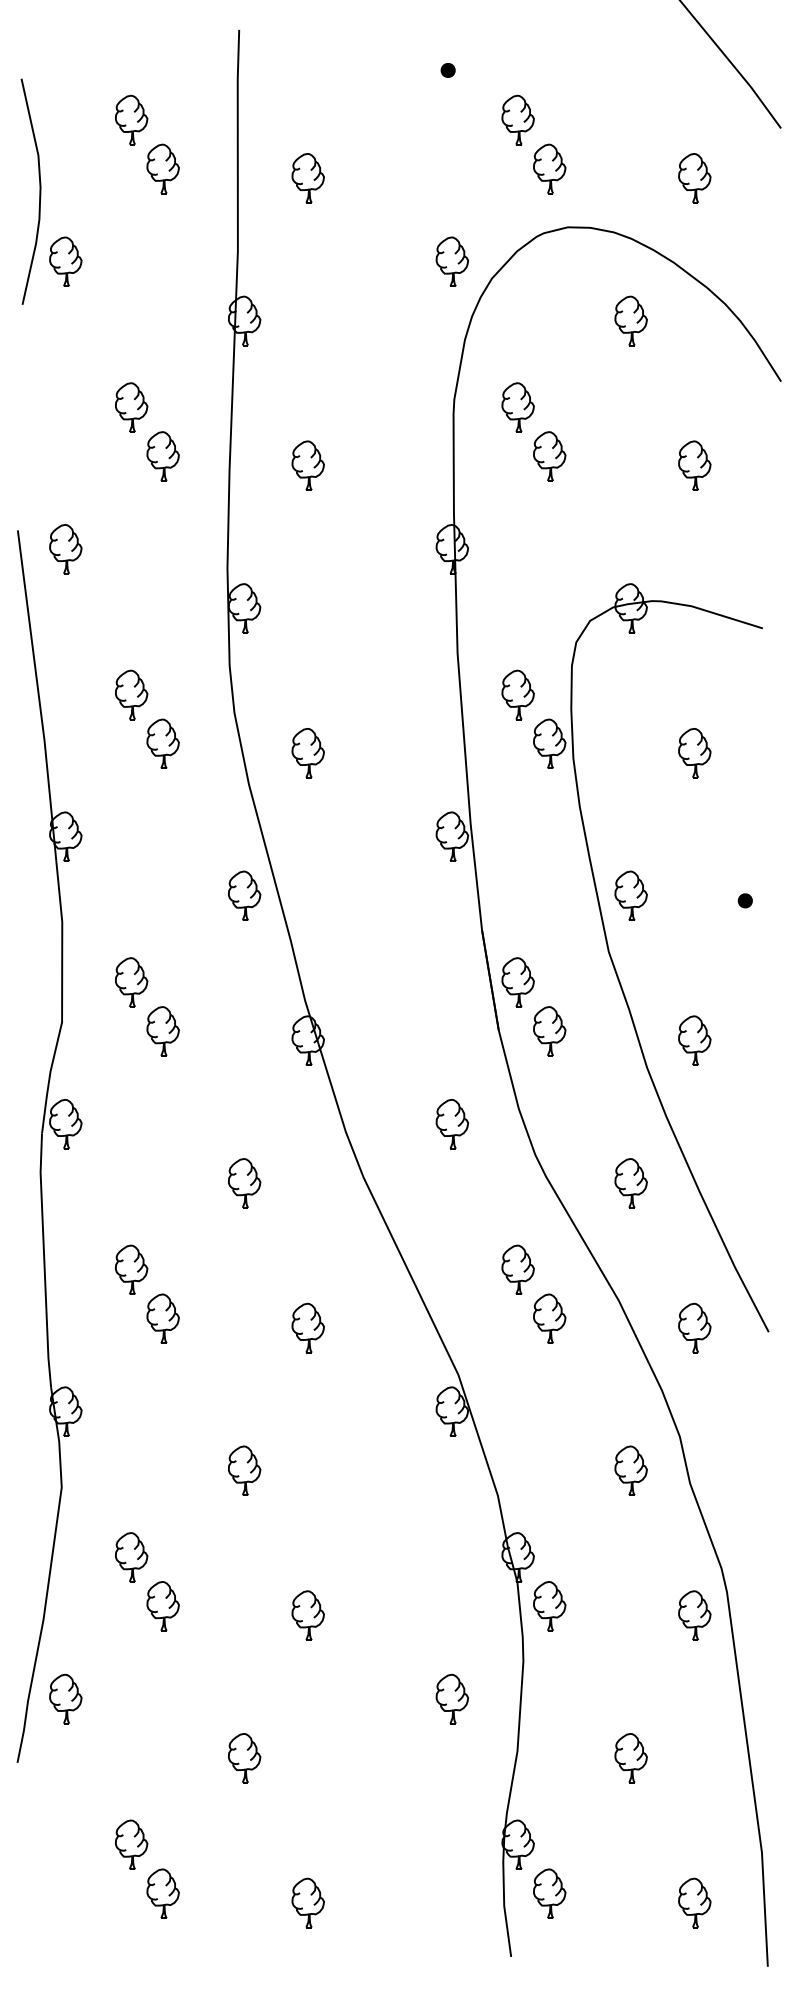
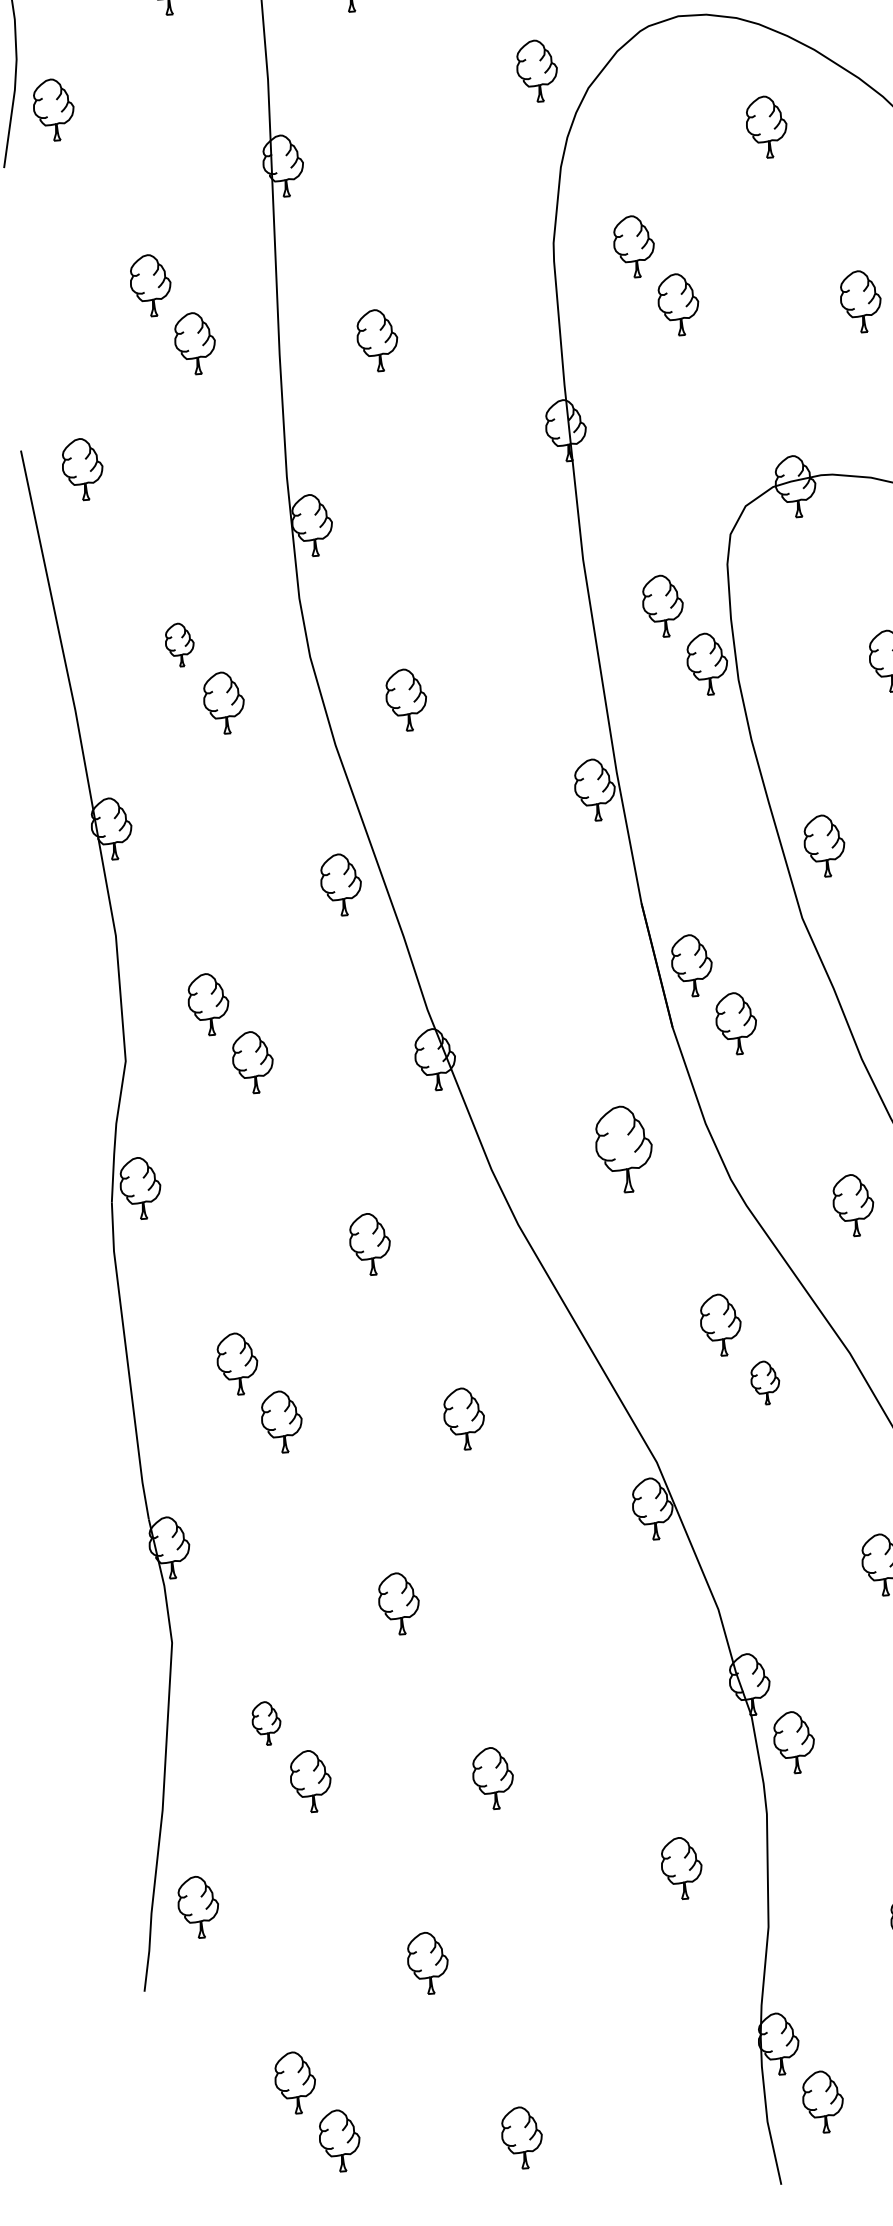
part: (131, 694) -> (179, 644), size x0.7
part: (451, 1124) -> (622, 1149), size x1.4
part: (549, 1318) -> (765, 1382), size x0.7
part: (131, 1557) -> (266, 1723), size x0.7

